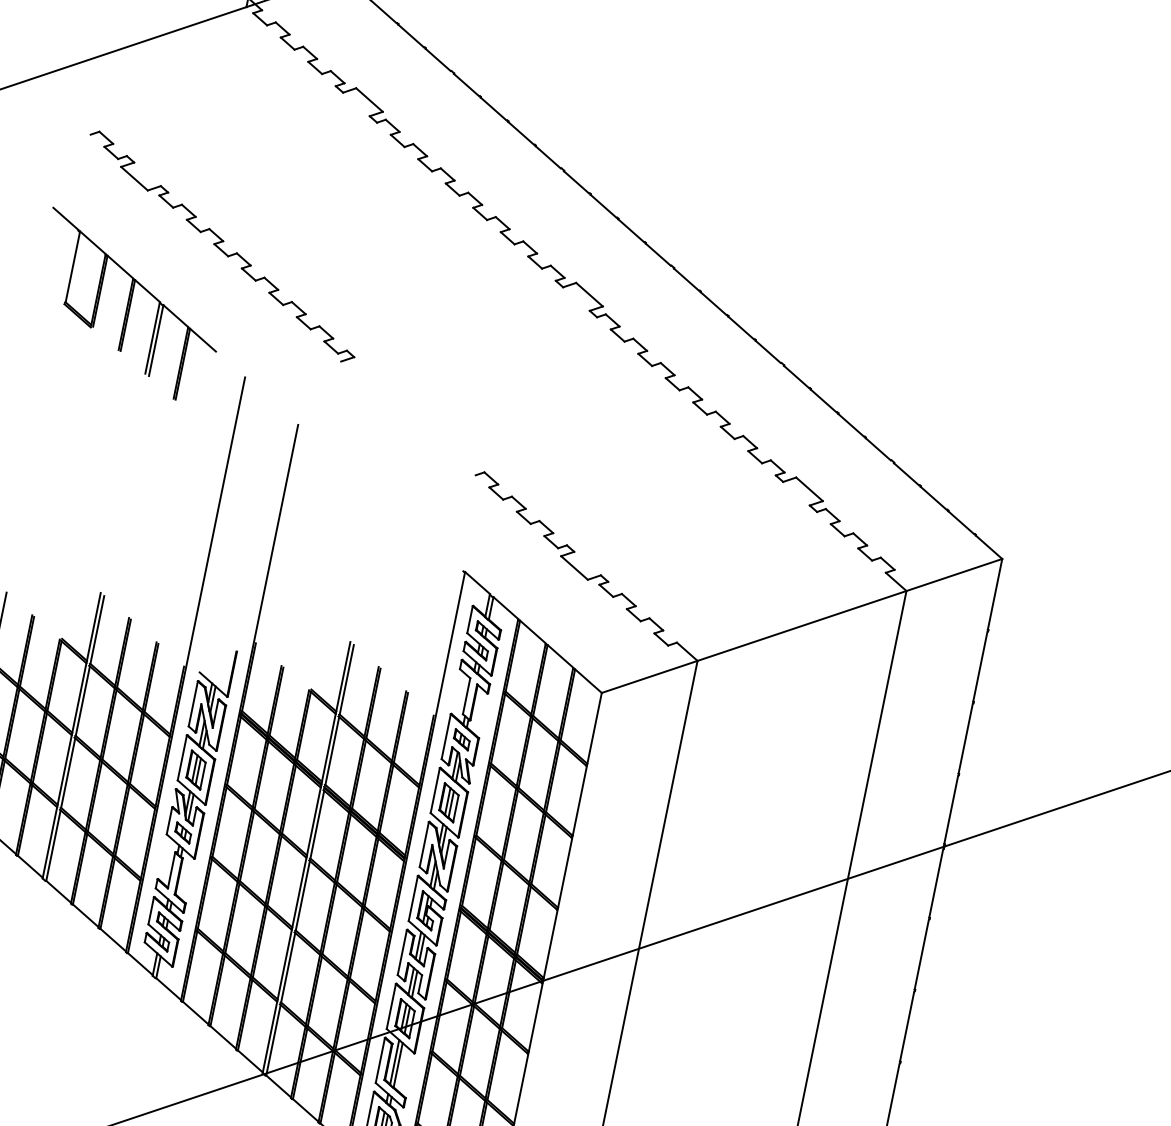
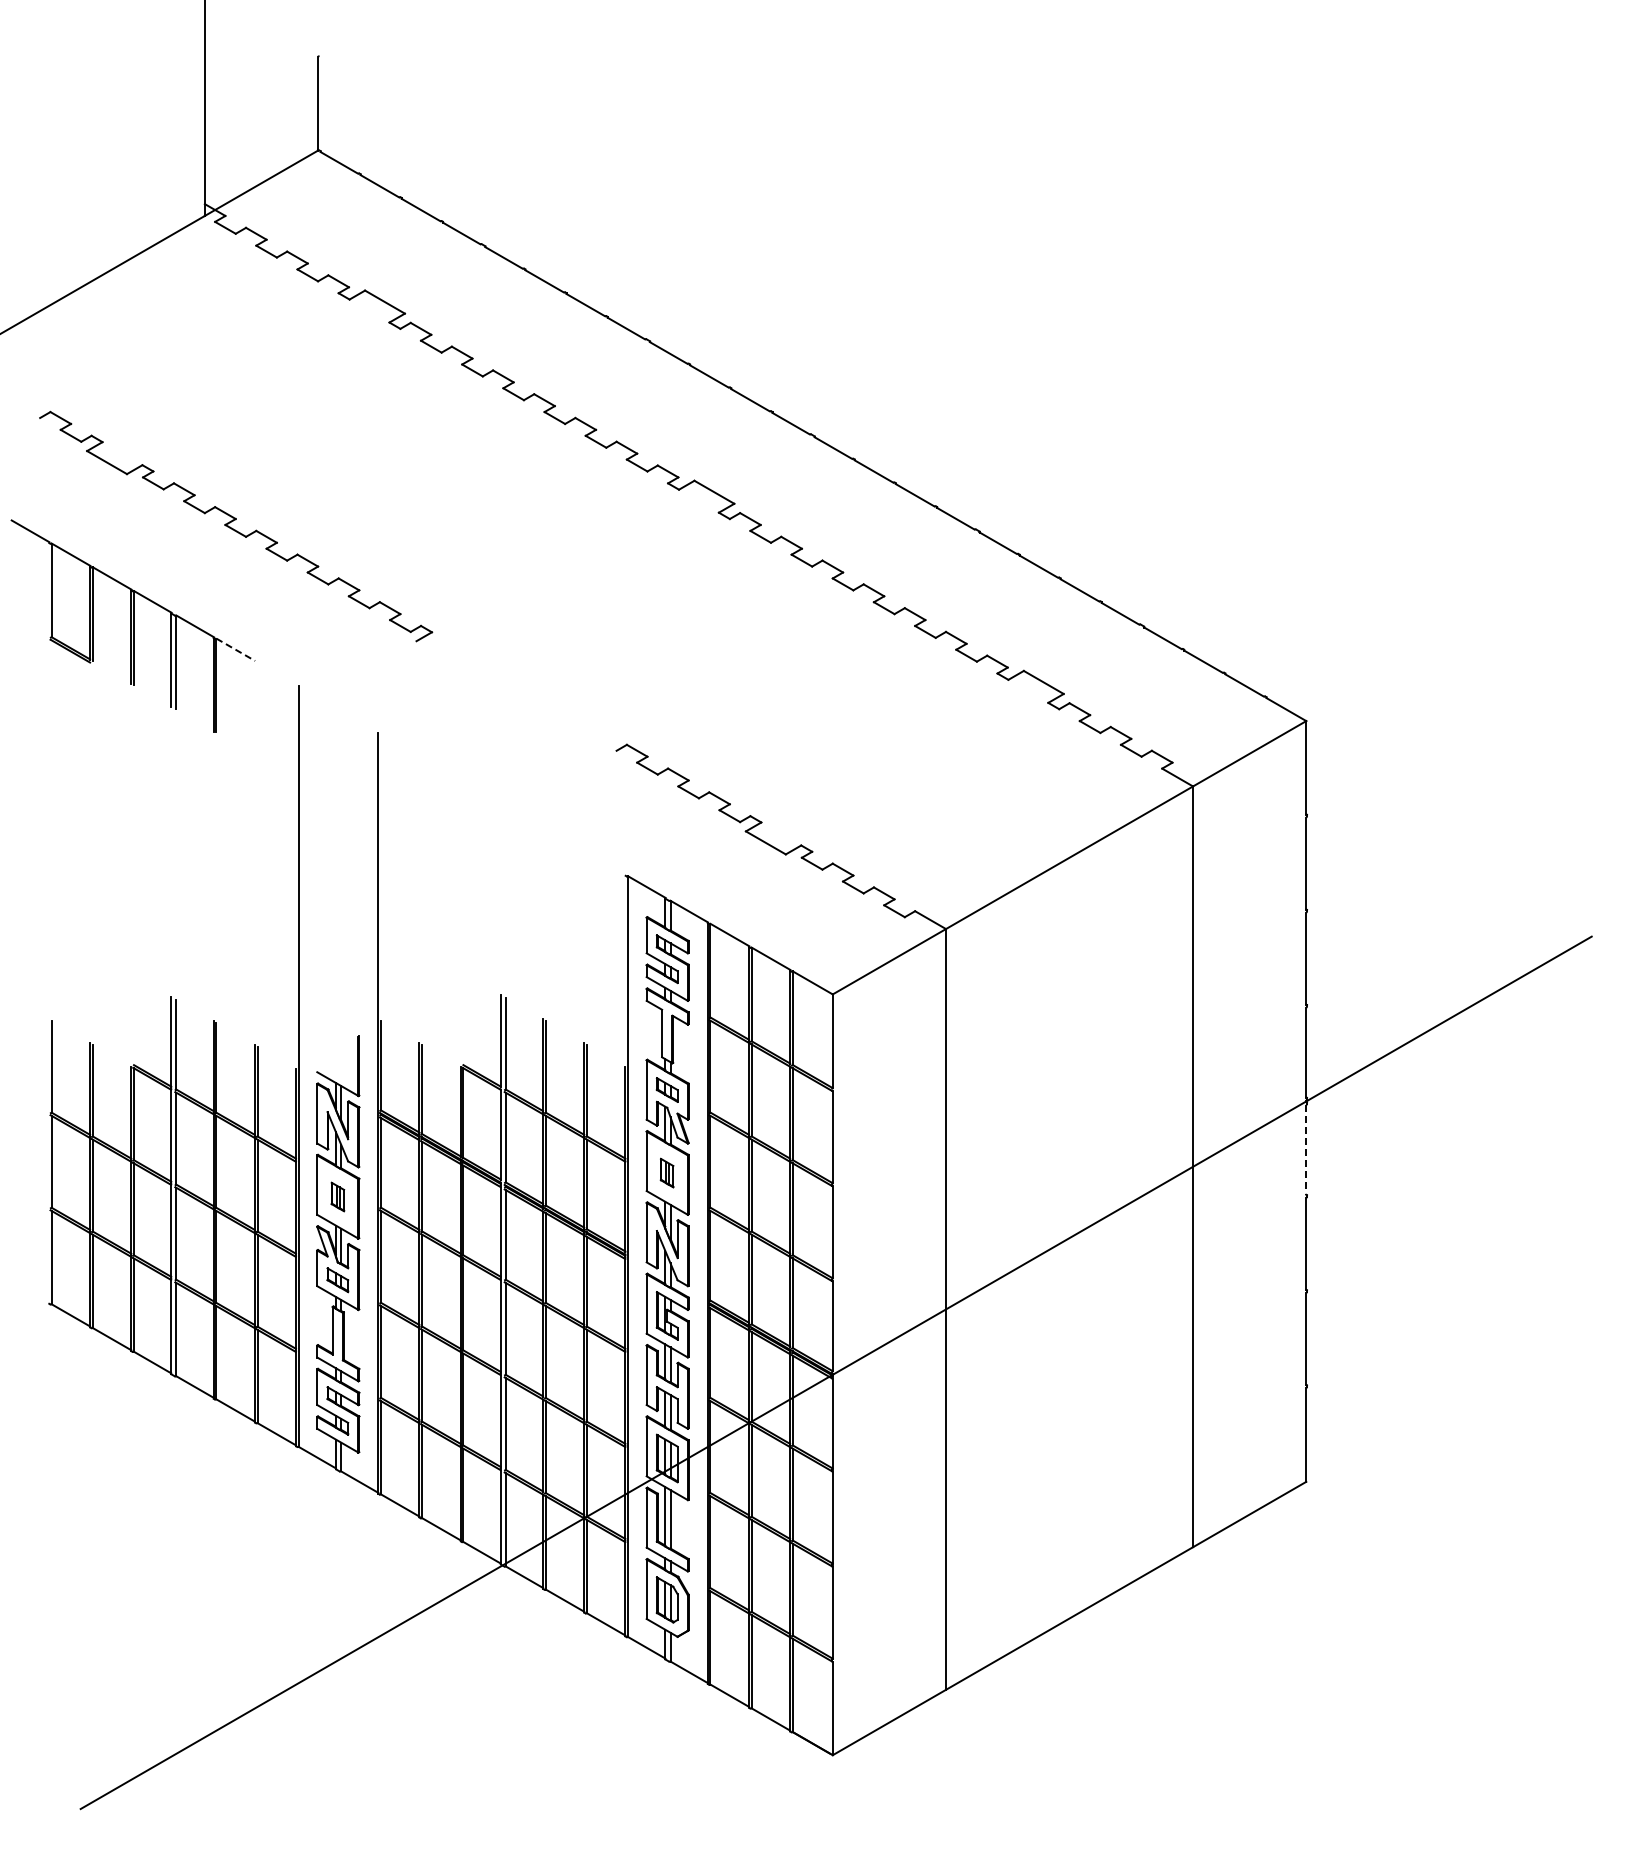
line: (203, 340) -> (236, 650), solid -> dashed
part: (195, 769) -> (337, 1196), size x0.6
part: (448, 802) -> (666, 1172), size x0.6
line: (936, 884) -> (1306, 1150), solid -> dashed

